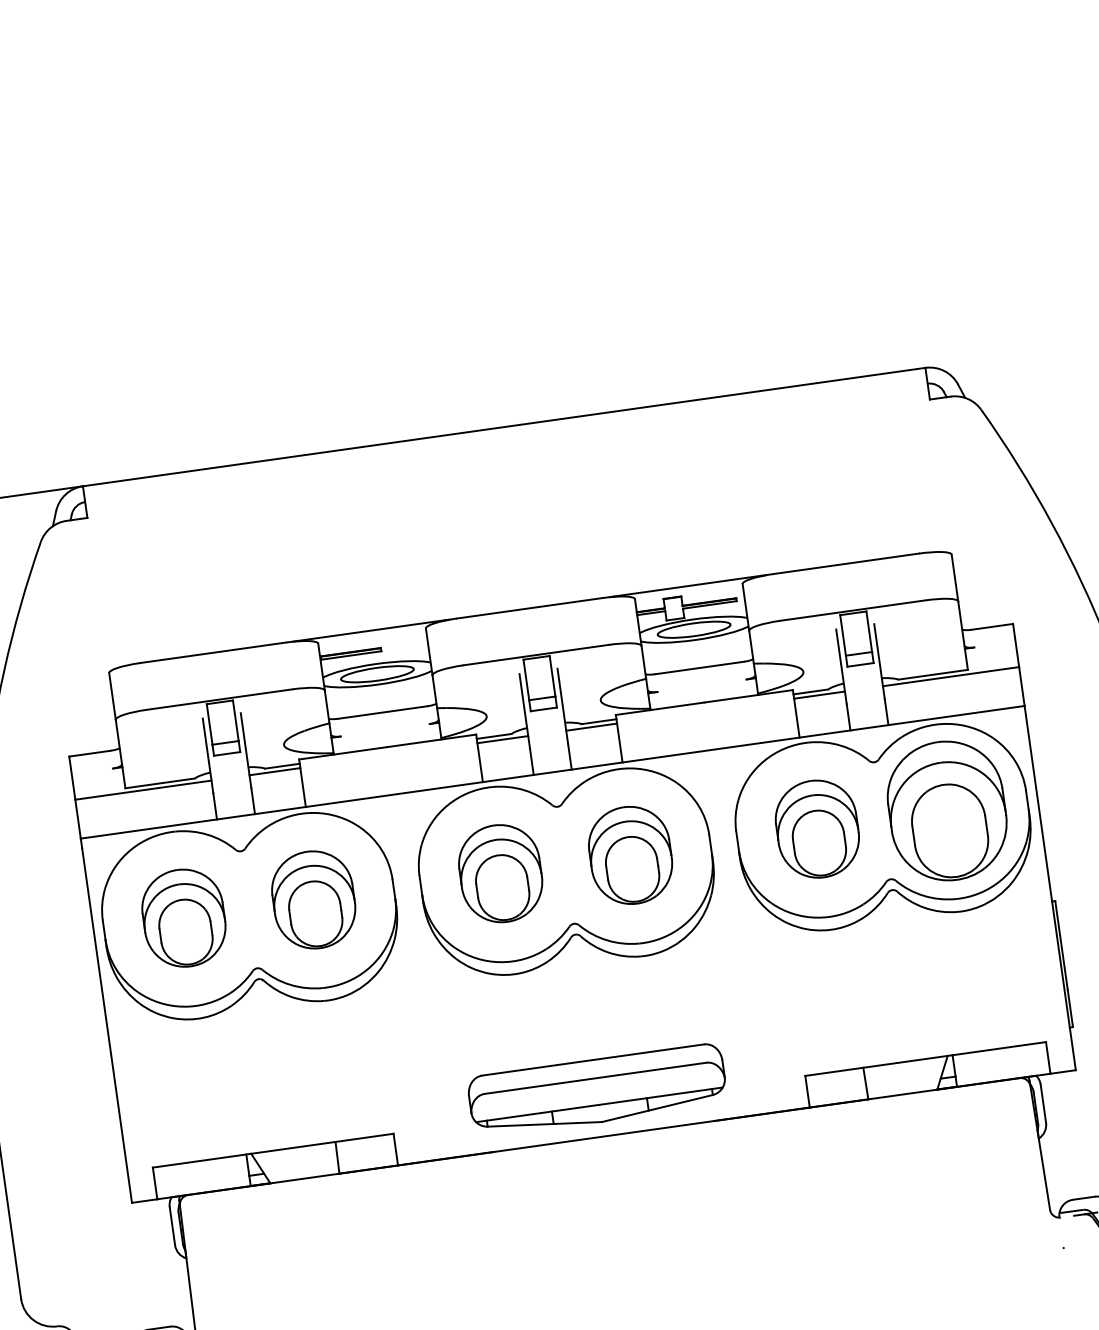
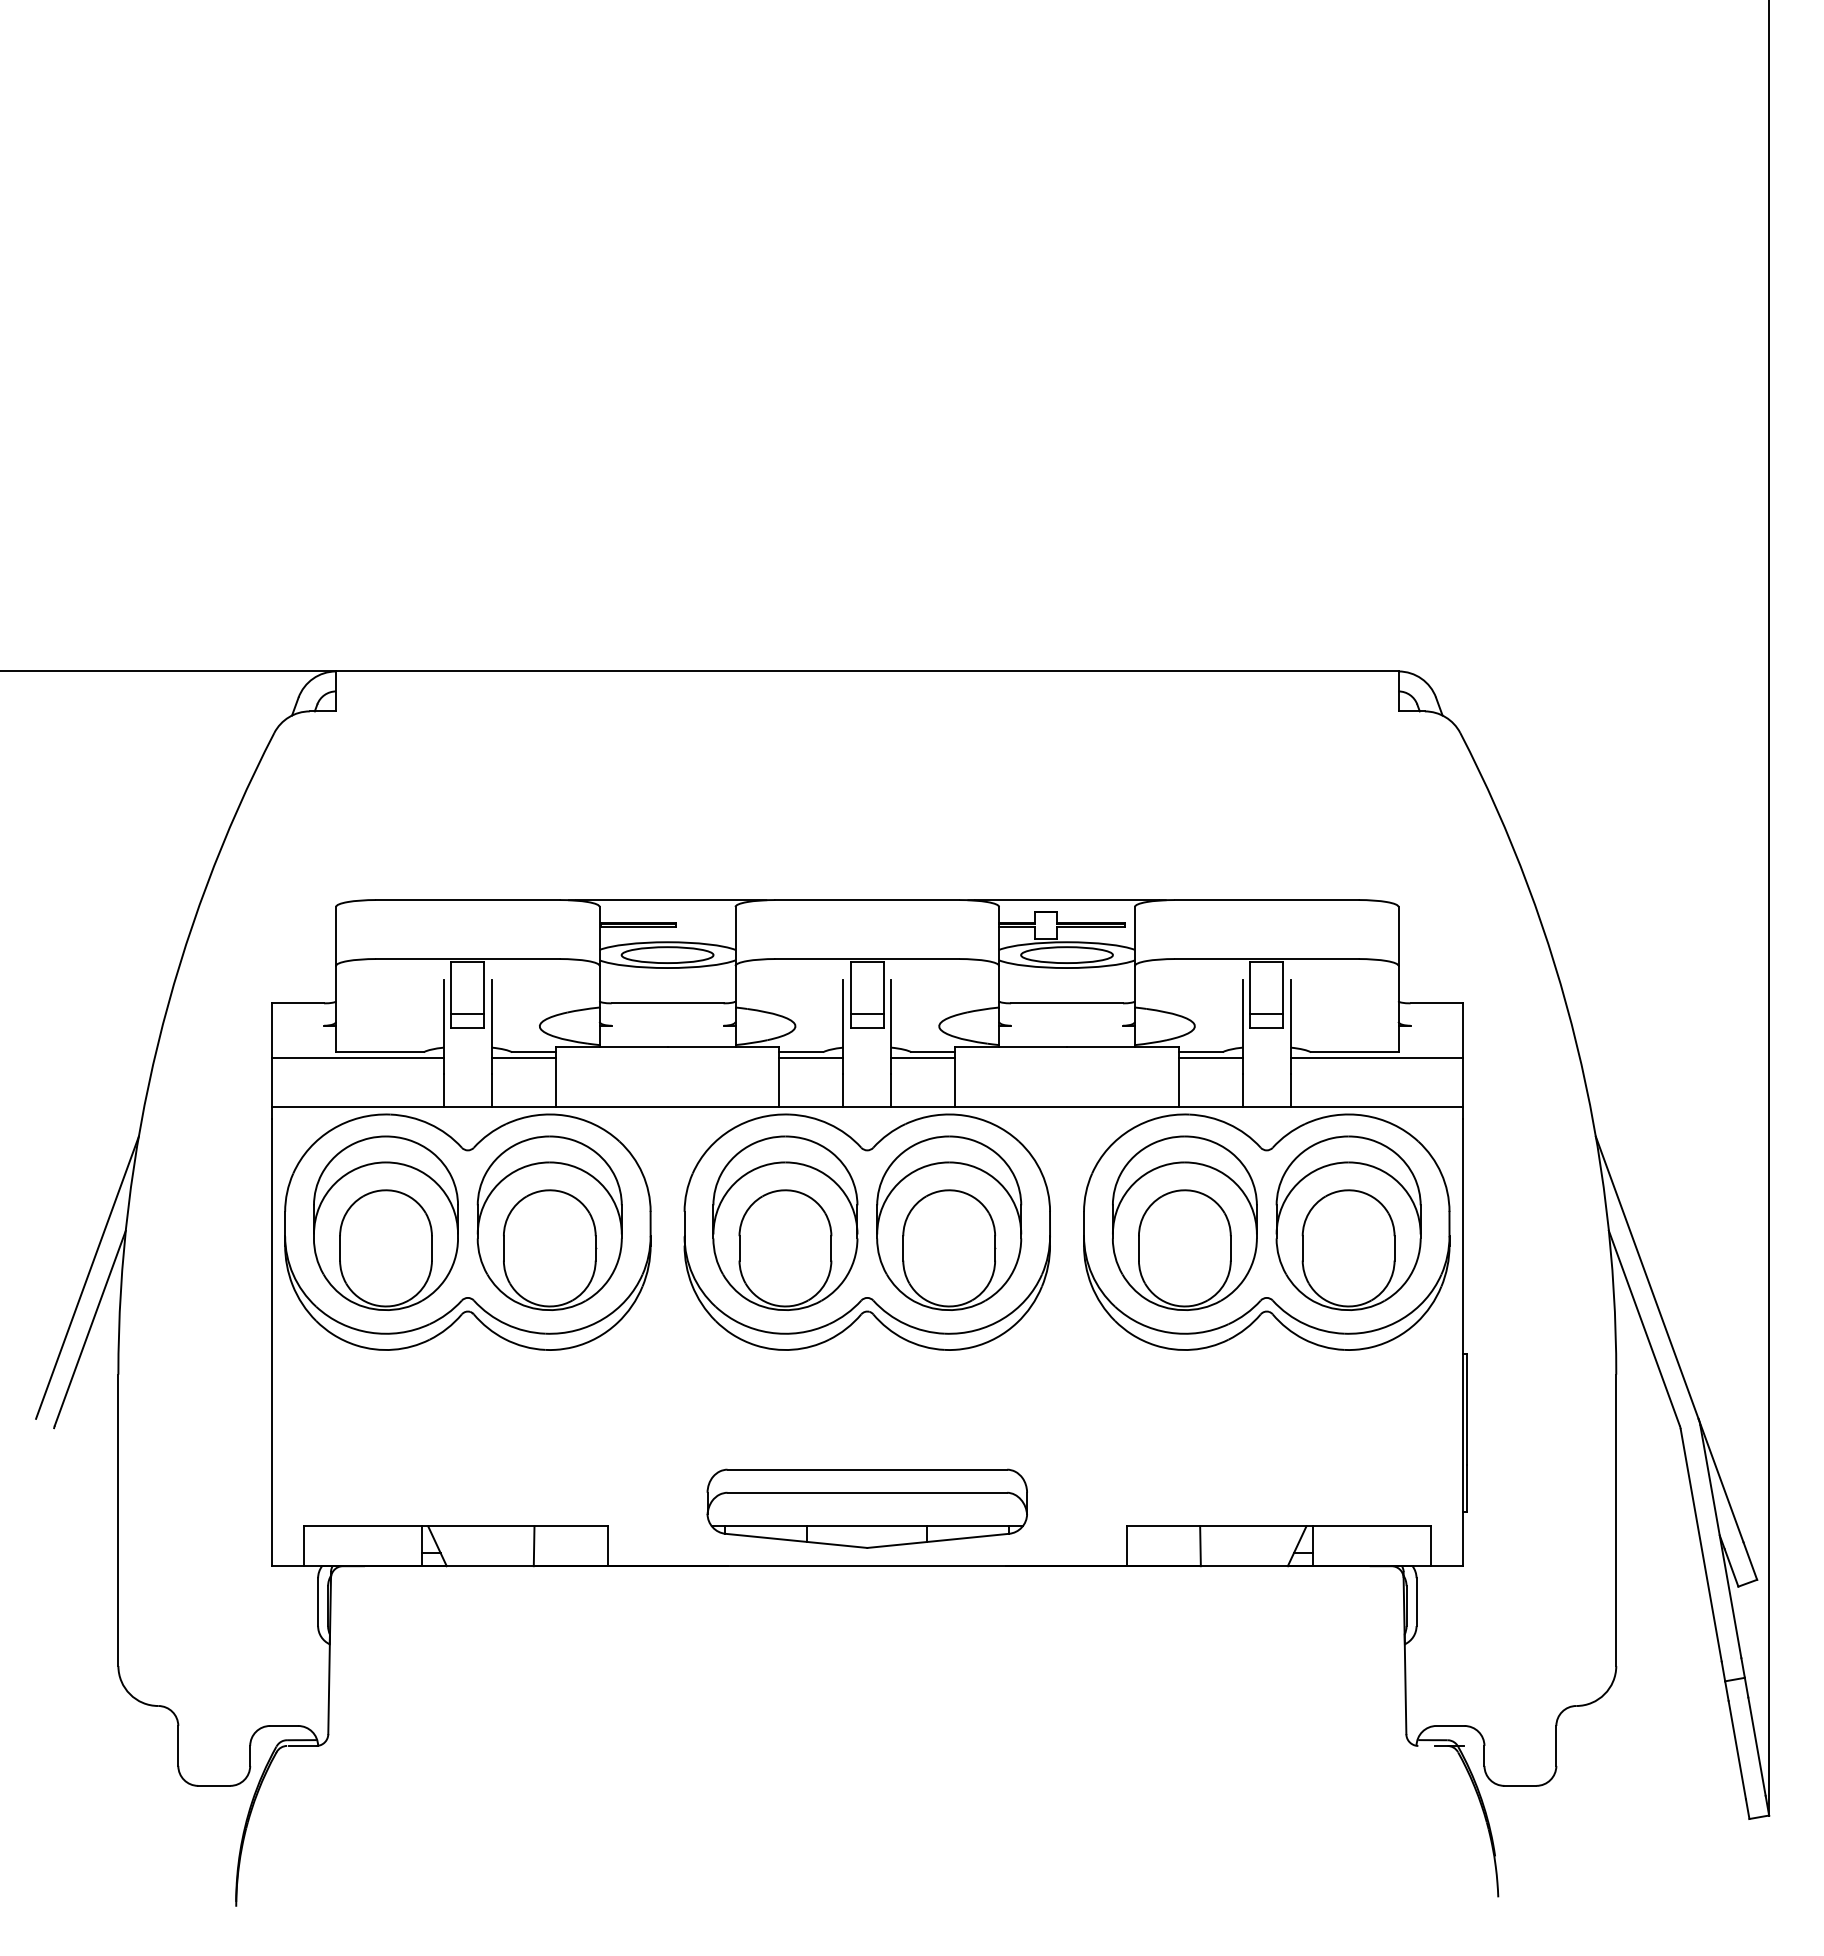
part: (817, 828) -> (1184, 1222), size x1.43
part: (630, 854) -> (949, 1222), size x1.43
part: (500, 873) -> (785, 1222), size x1.43
part: (313, 899) -> (549, 1222), size x1.43
part: (183, 917) -> (385, 1222), size x1.43

